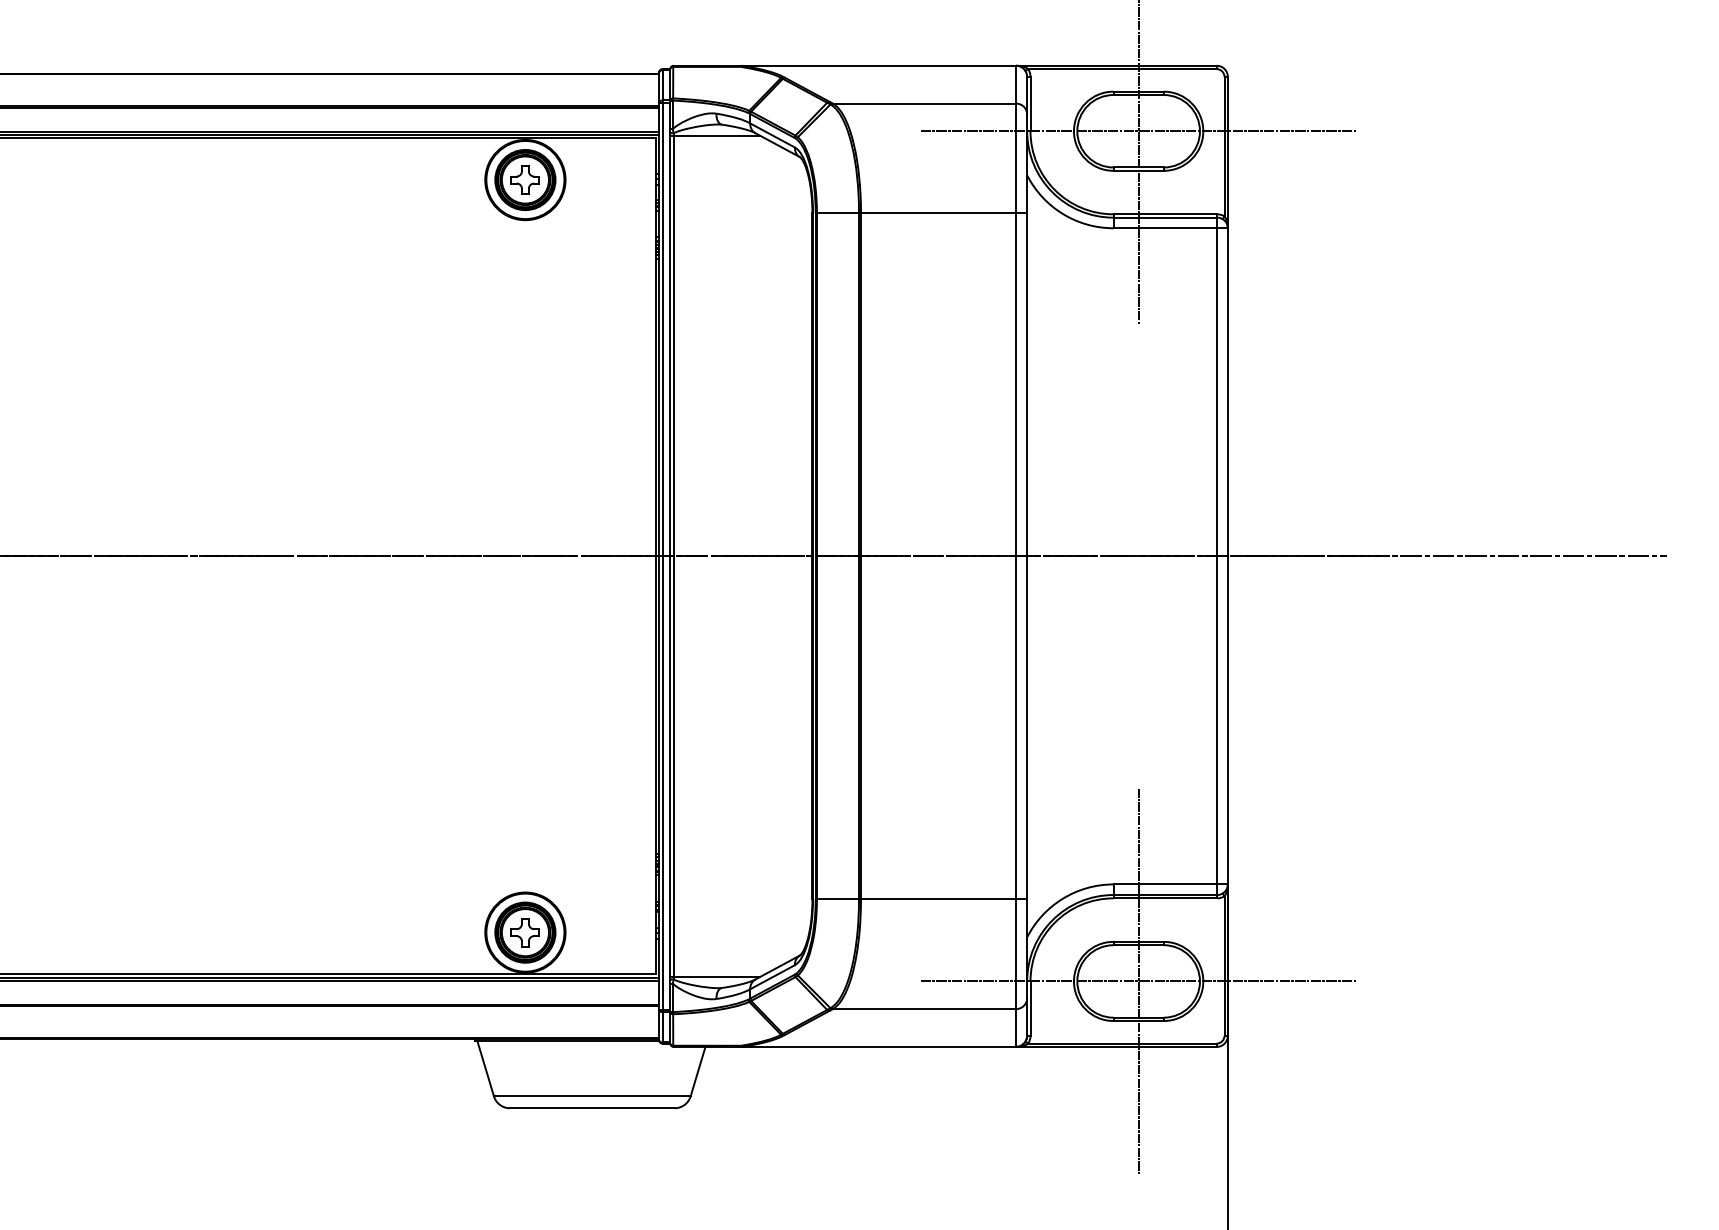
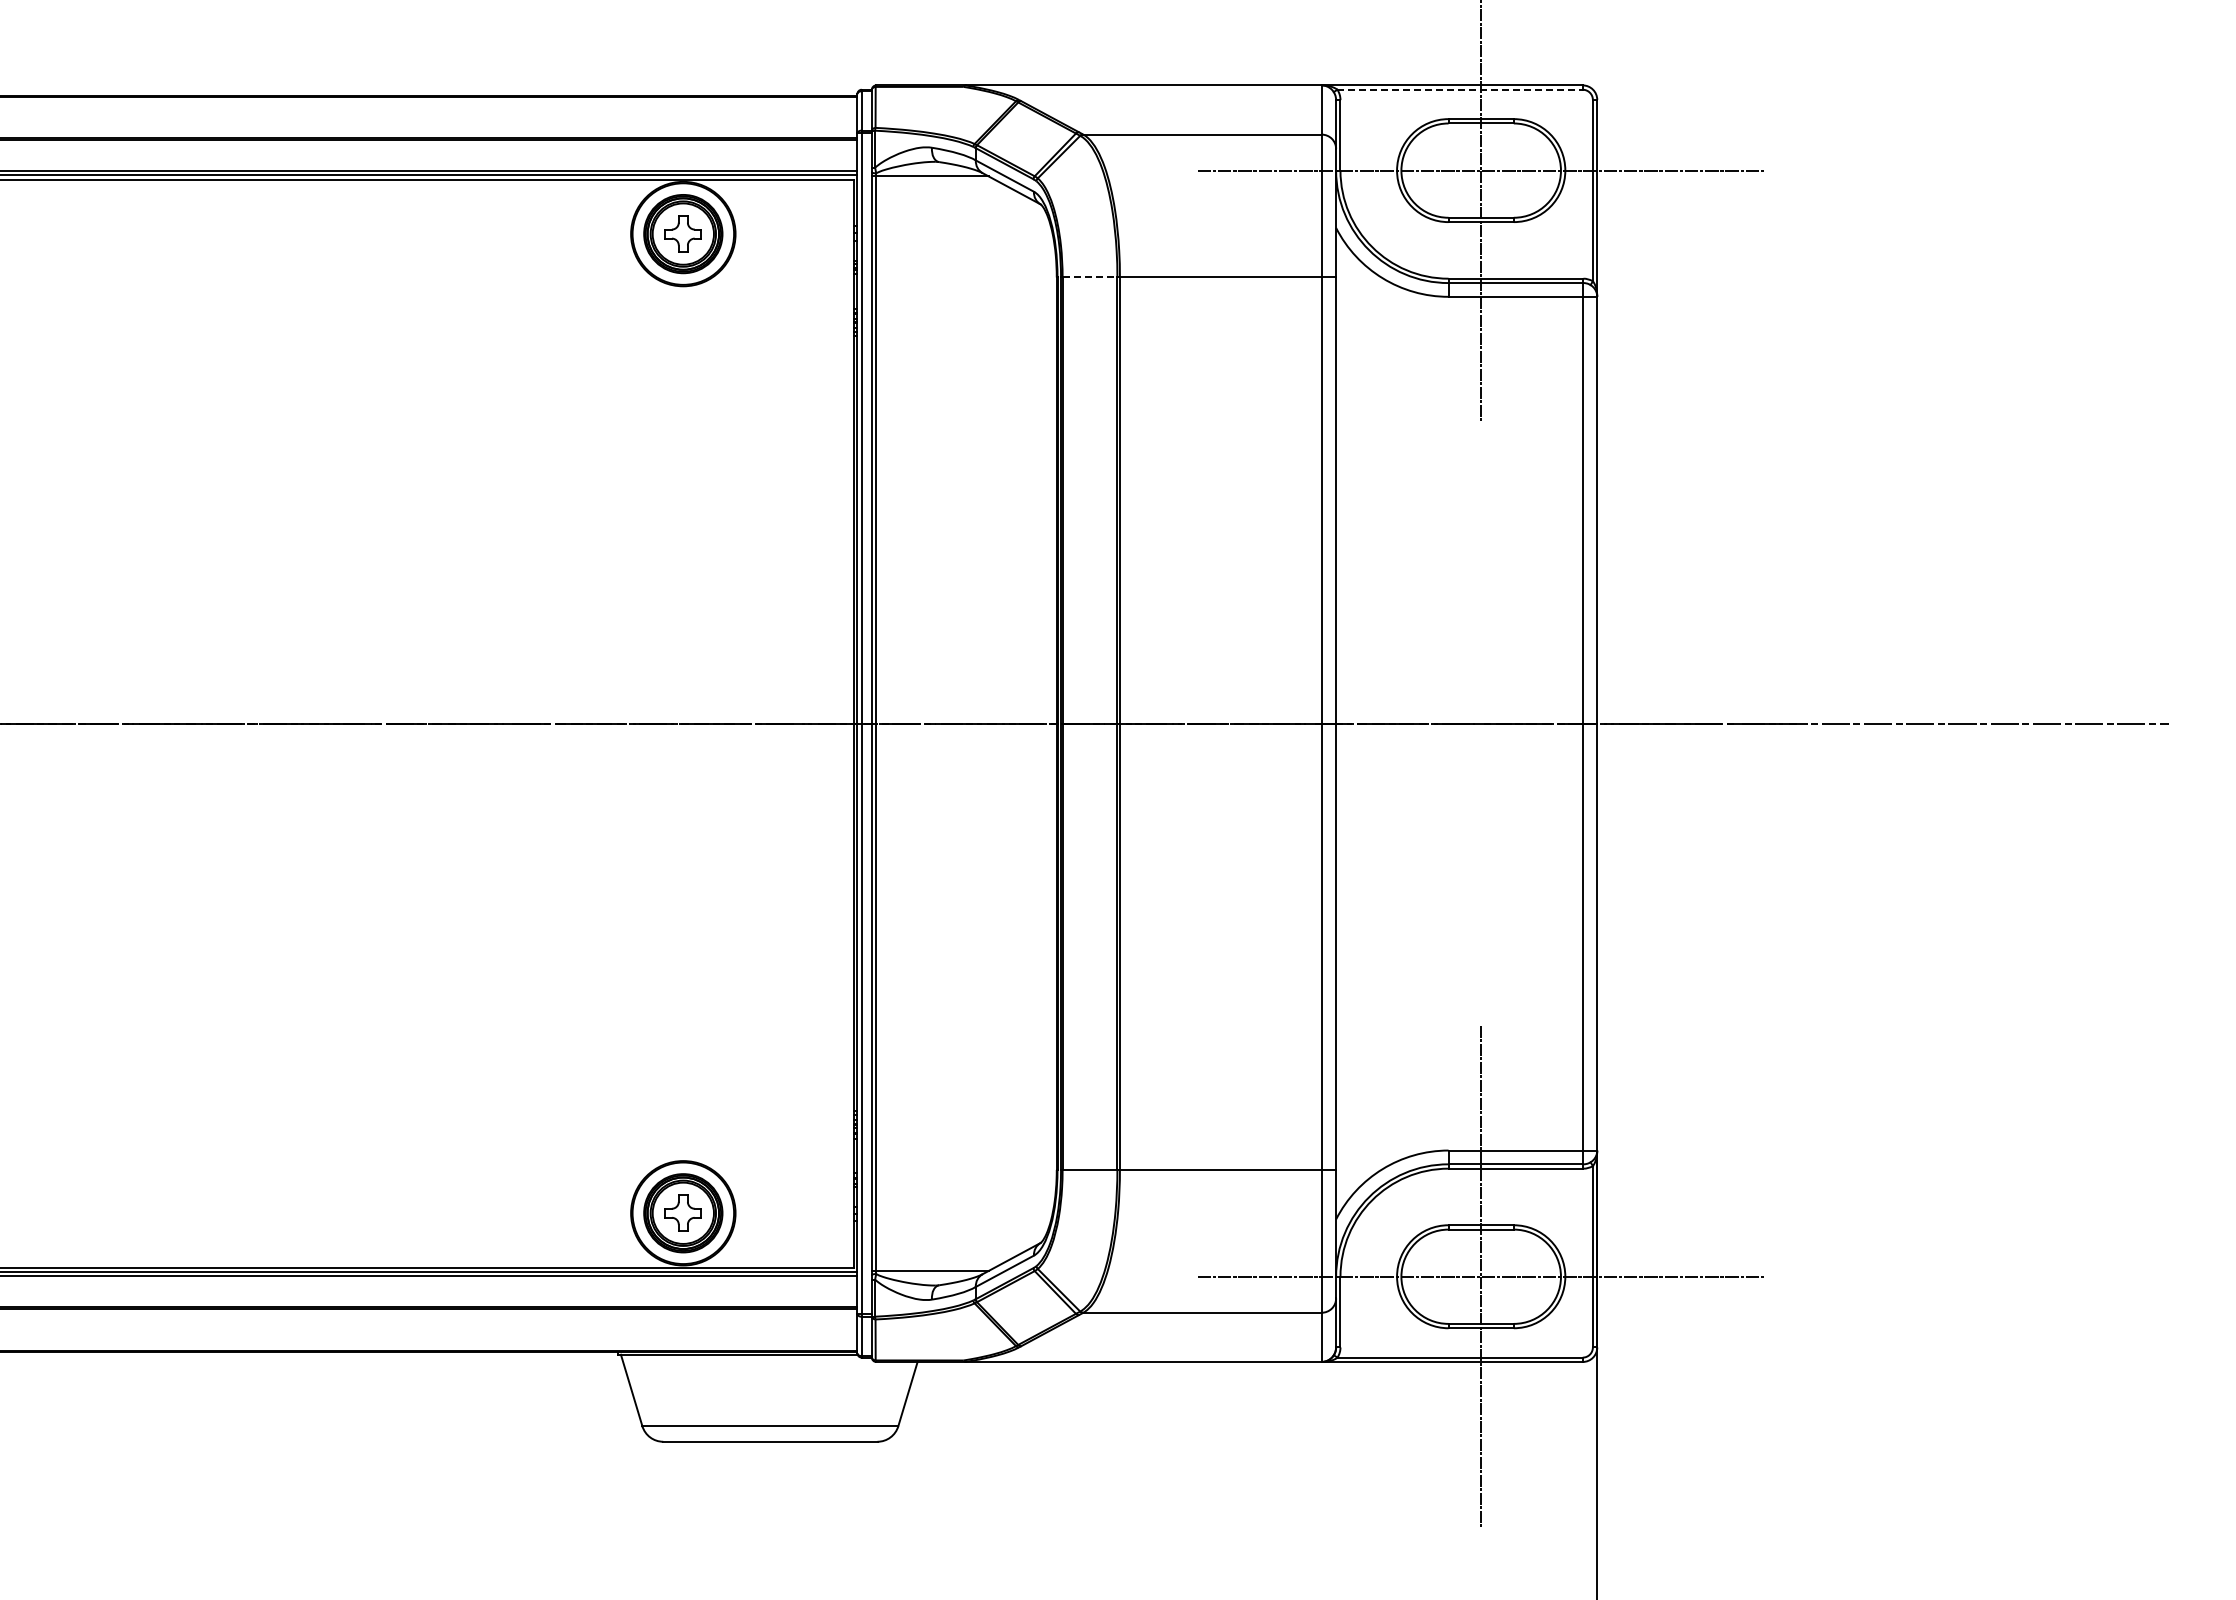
line: (1122, 68) -> (1460, 89), solid -> dashed
line: (838, 213) -> (1090, 277), solid -> dashed

